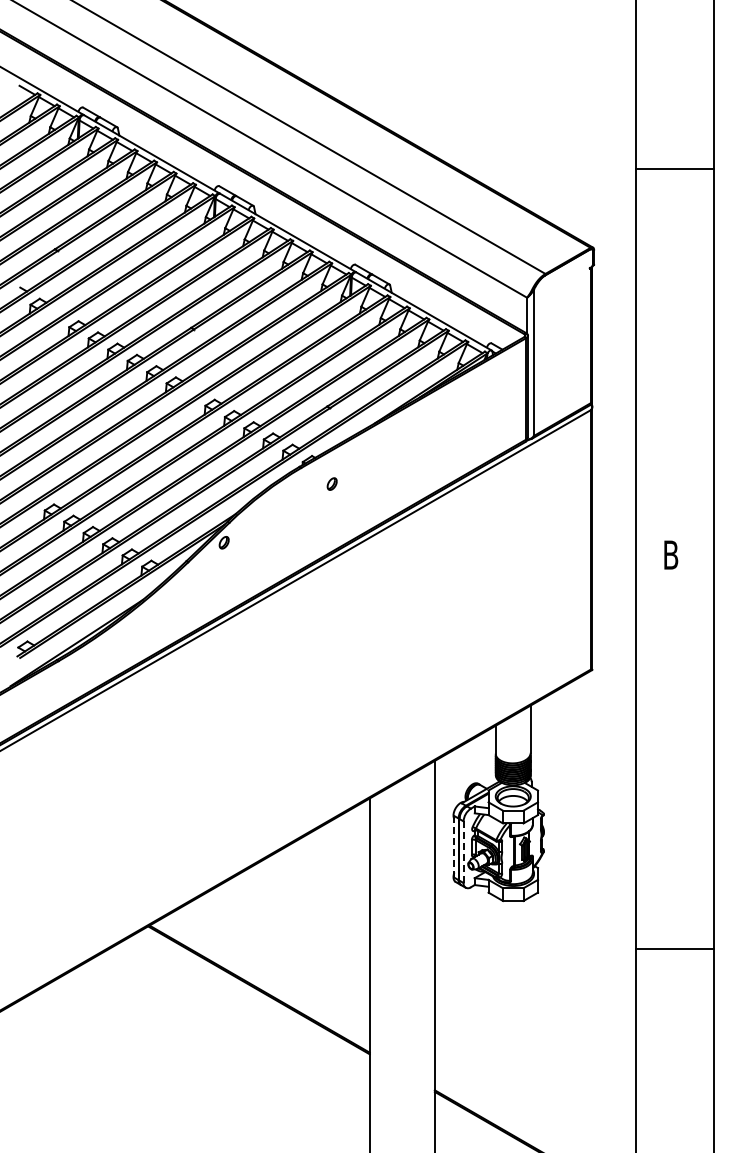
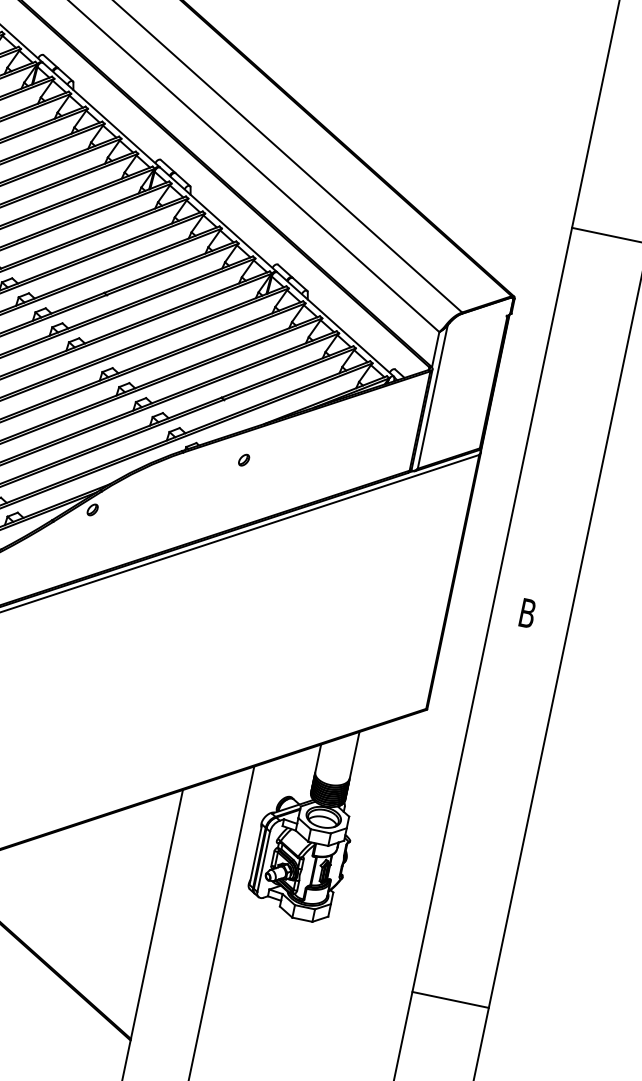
part: (331, 483) -> (243, 459), moved
line: (454, 846) -> (256, 854), dashed -> solid
line: (463, 852) -> (263, 862), dashed -> solid

